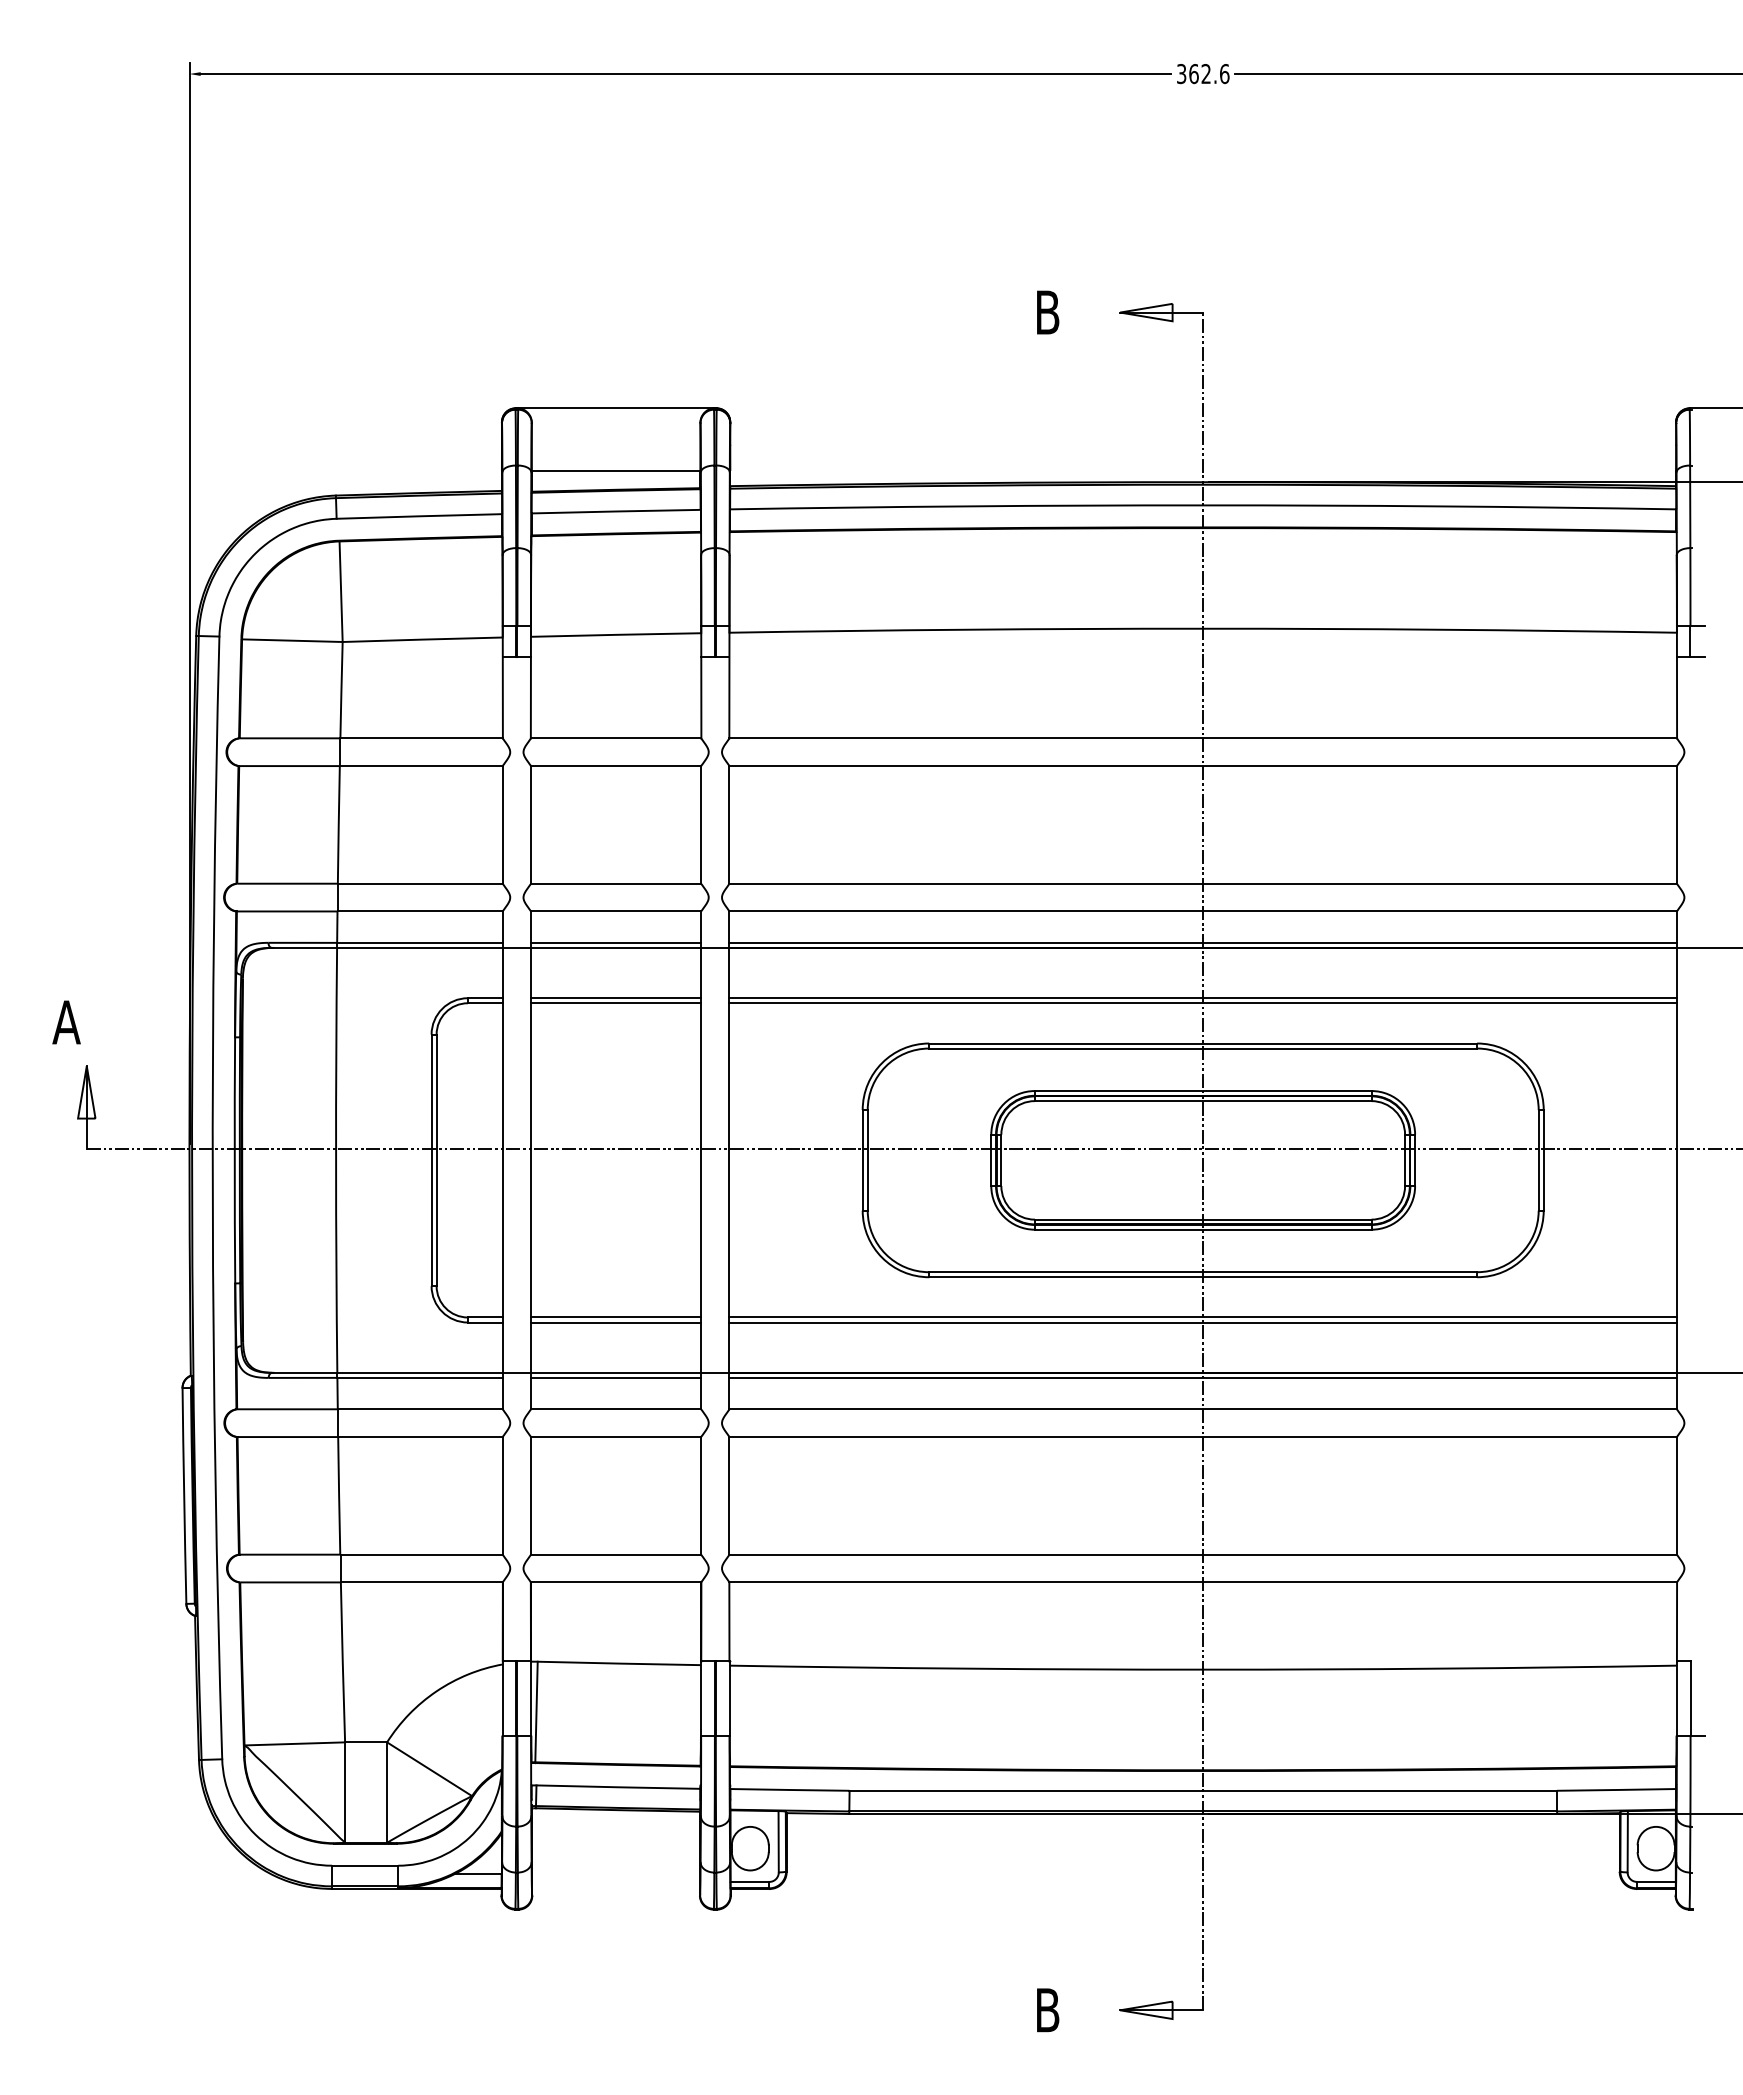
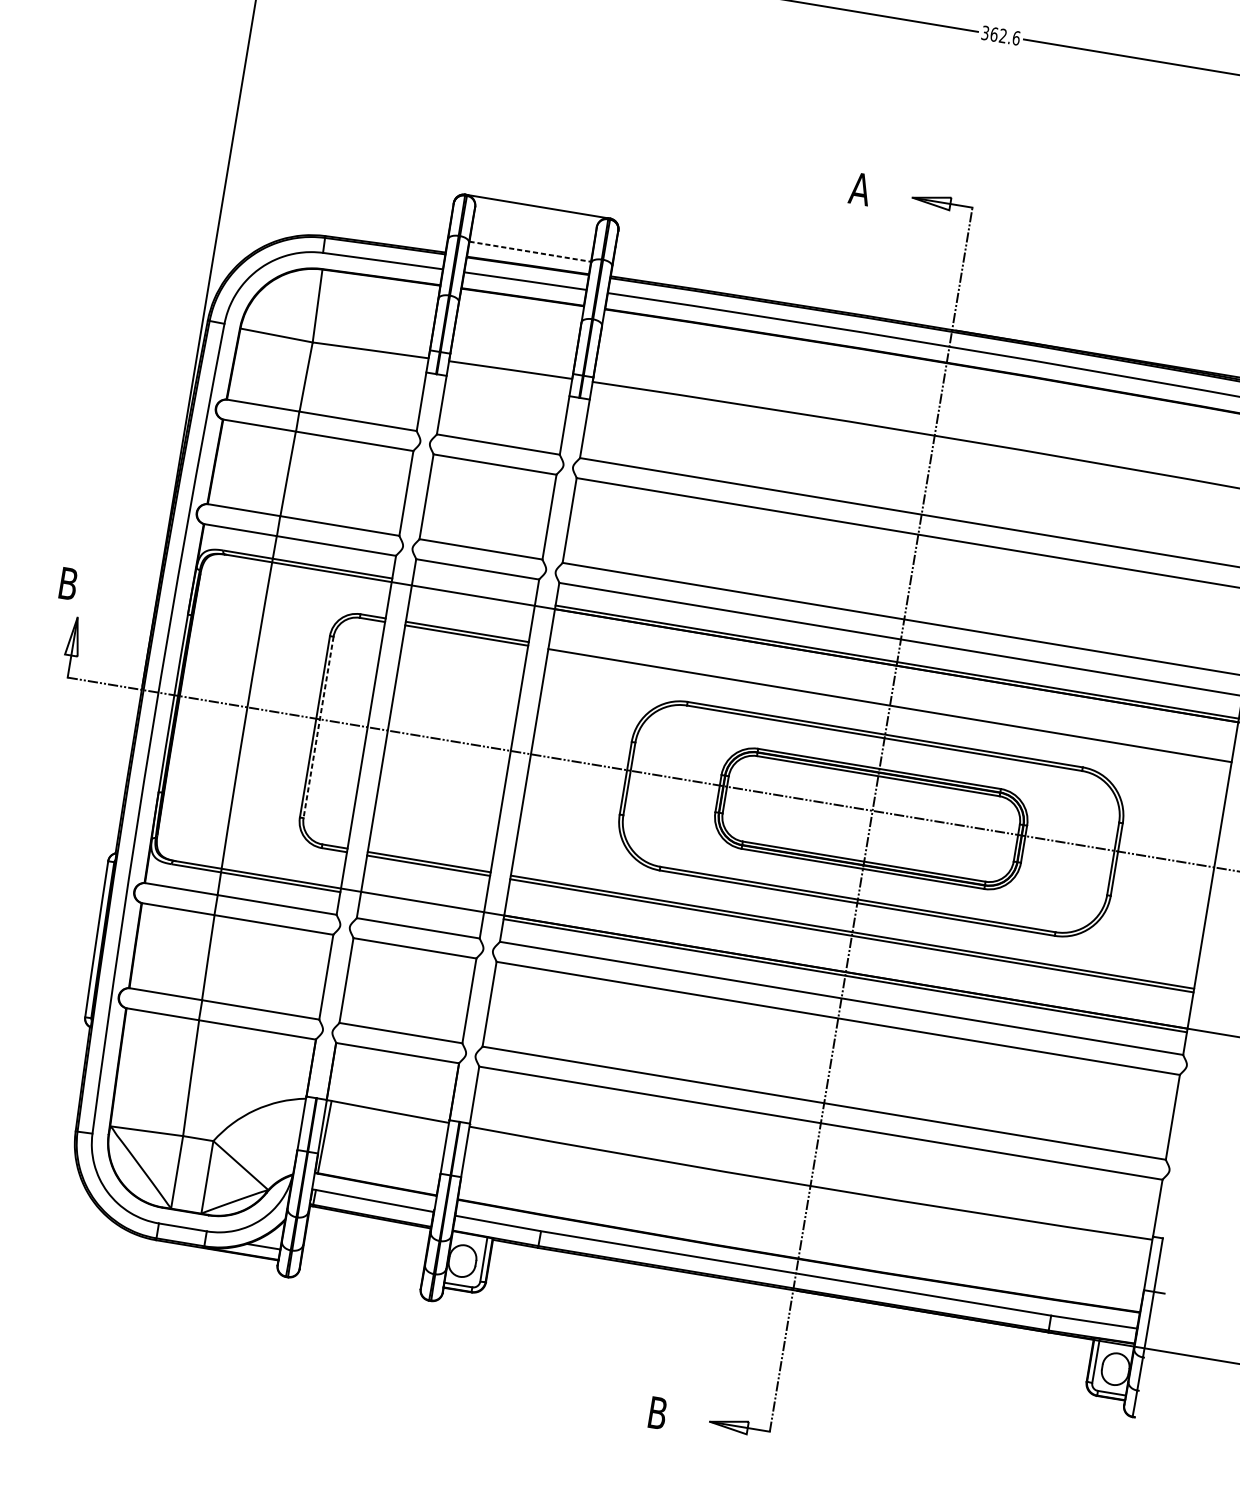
text: (1047, 312) -> (860, 189), B -> A
line: (616, 470) -> (530, 251), solid -> dashed
line: (615, 942) -> (473, 591), removed
line: (1203, 998) -> (890, 702), removed
text: (66, 1022) -> (68, 583), A -> B
line: (436, 1160) -> (318, 727), solid -> dashed
line: (615, 1377) -> (421, 905), removed

